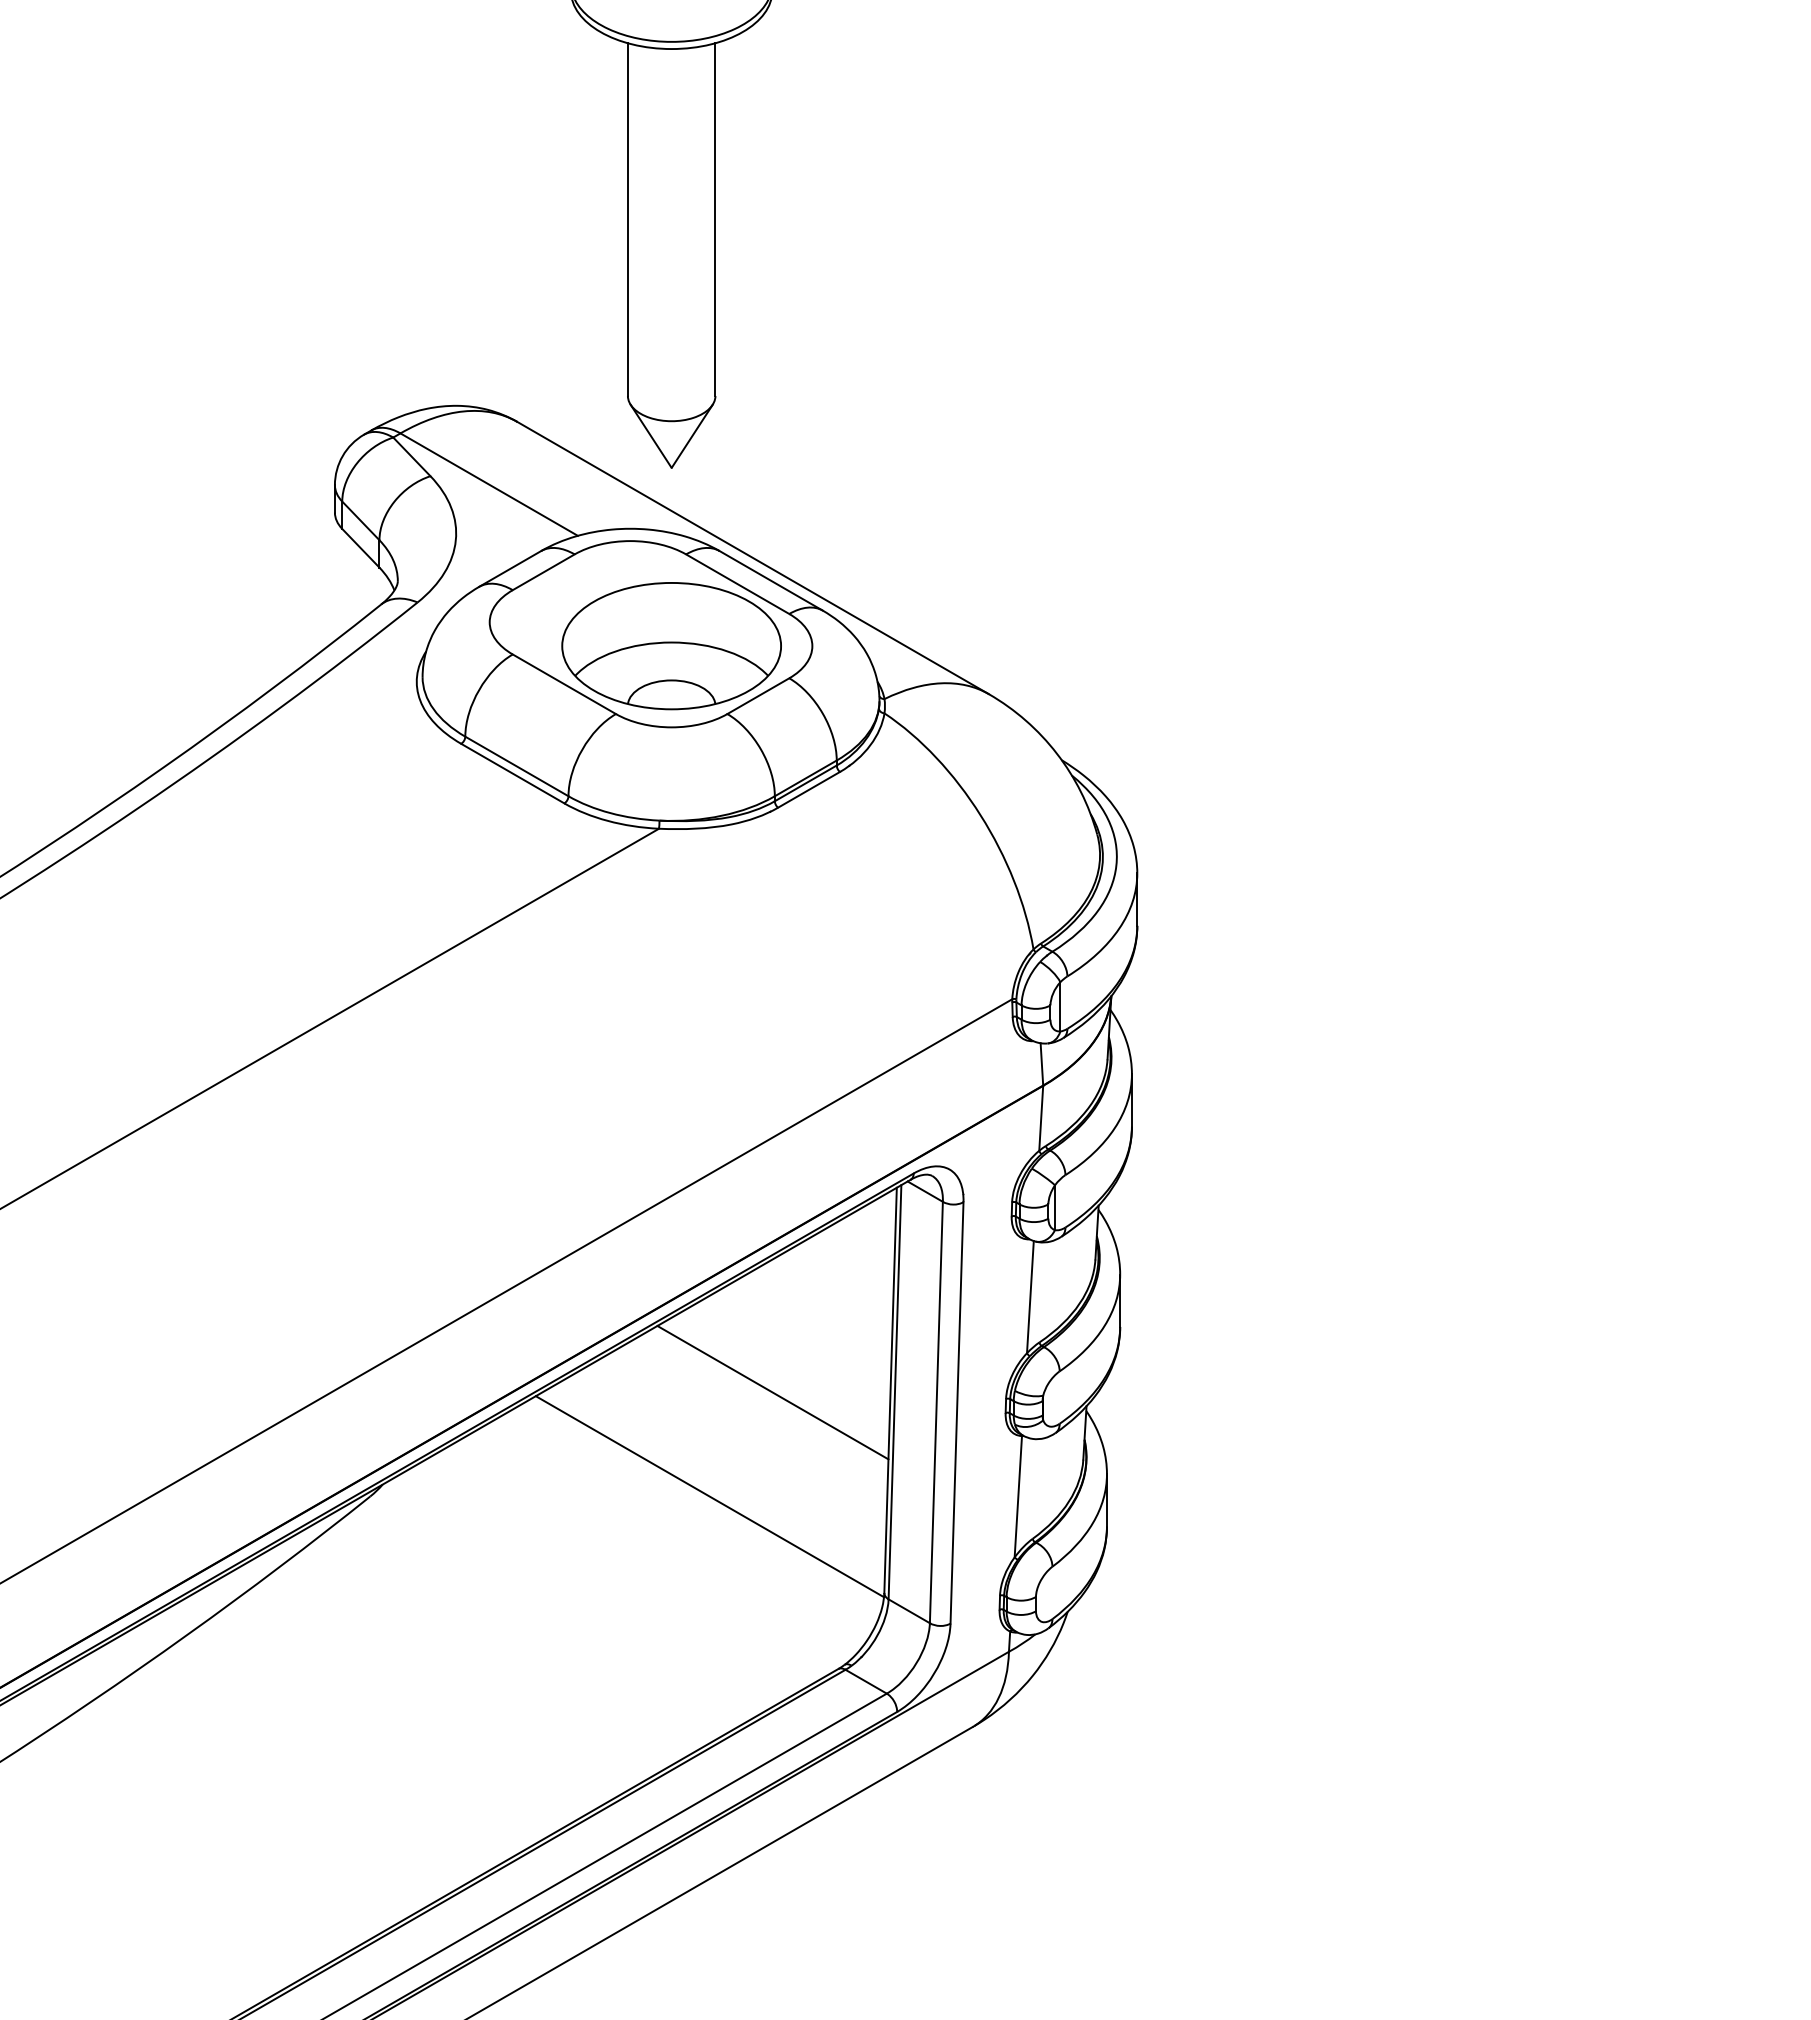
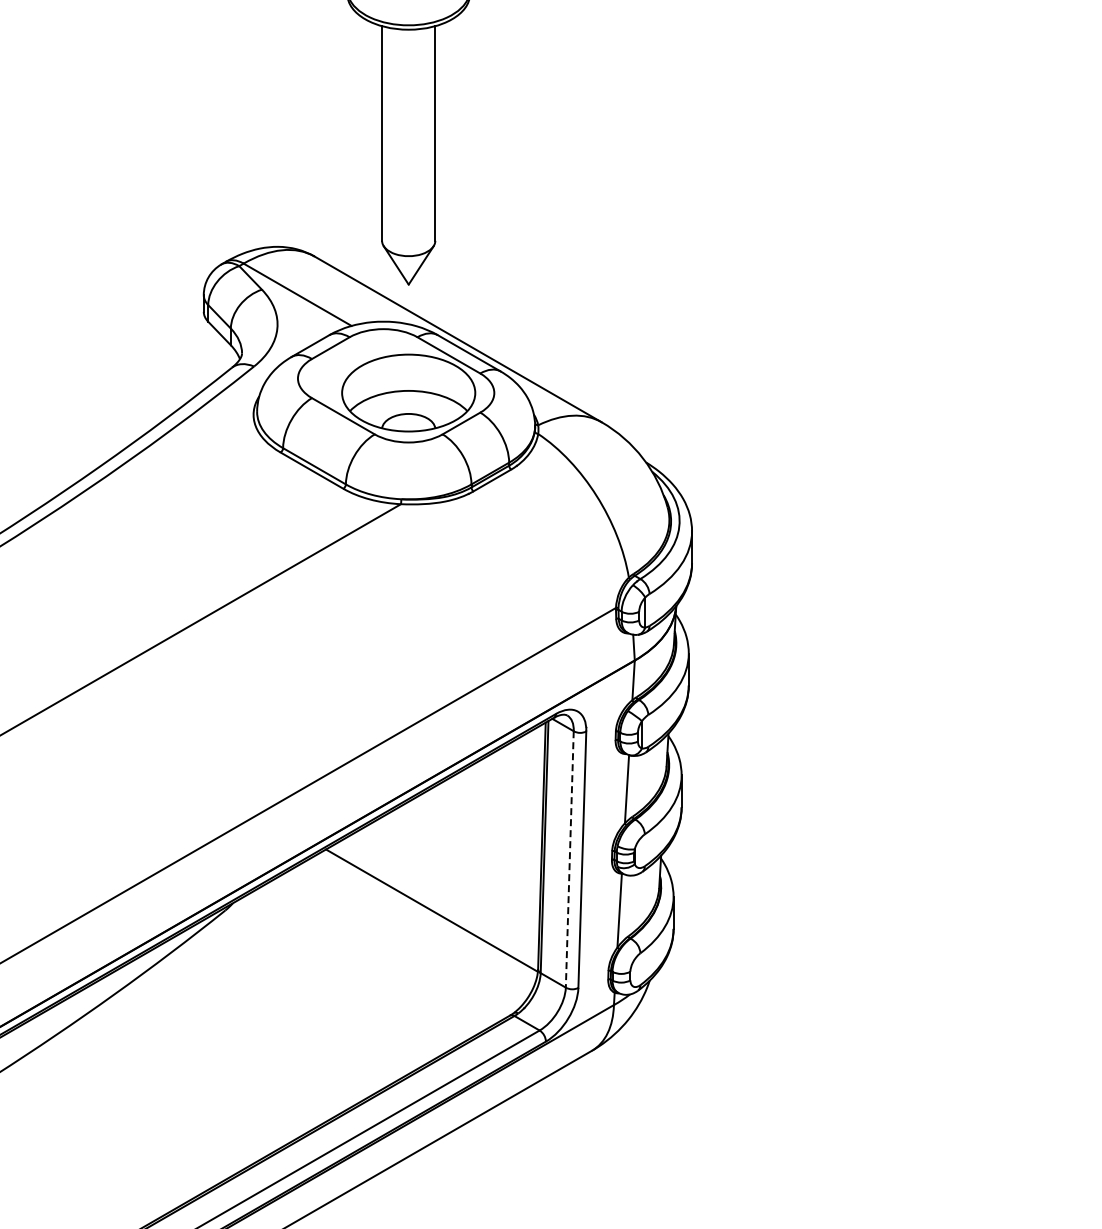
line: (773, 1391) -> (470, 846), removed
line: (935, 1412) -> (569, 859), solid -> dashed

